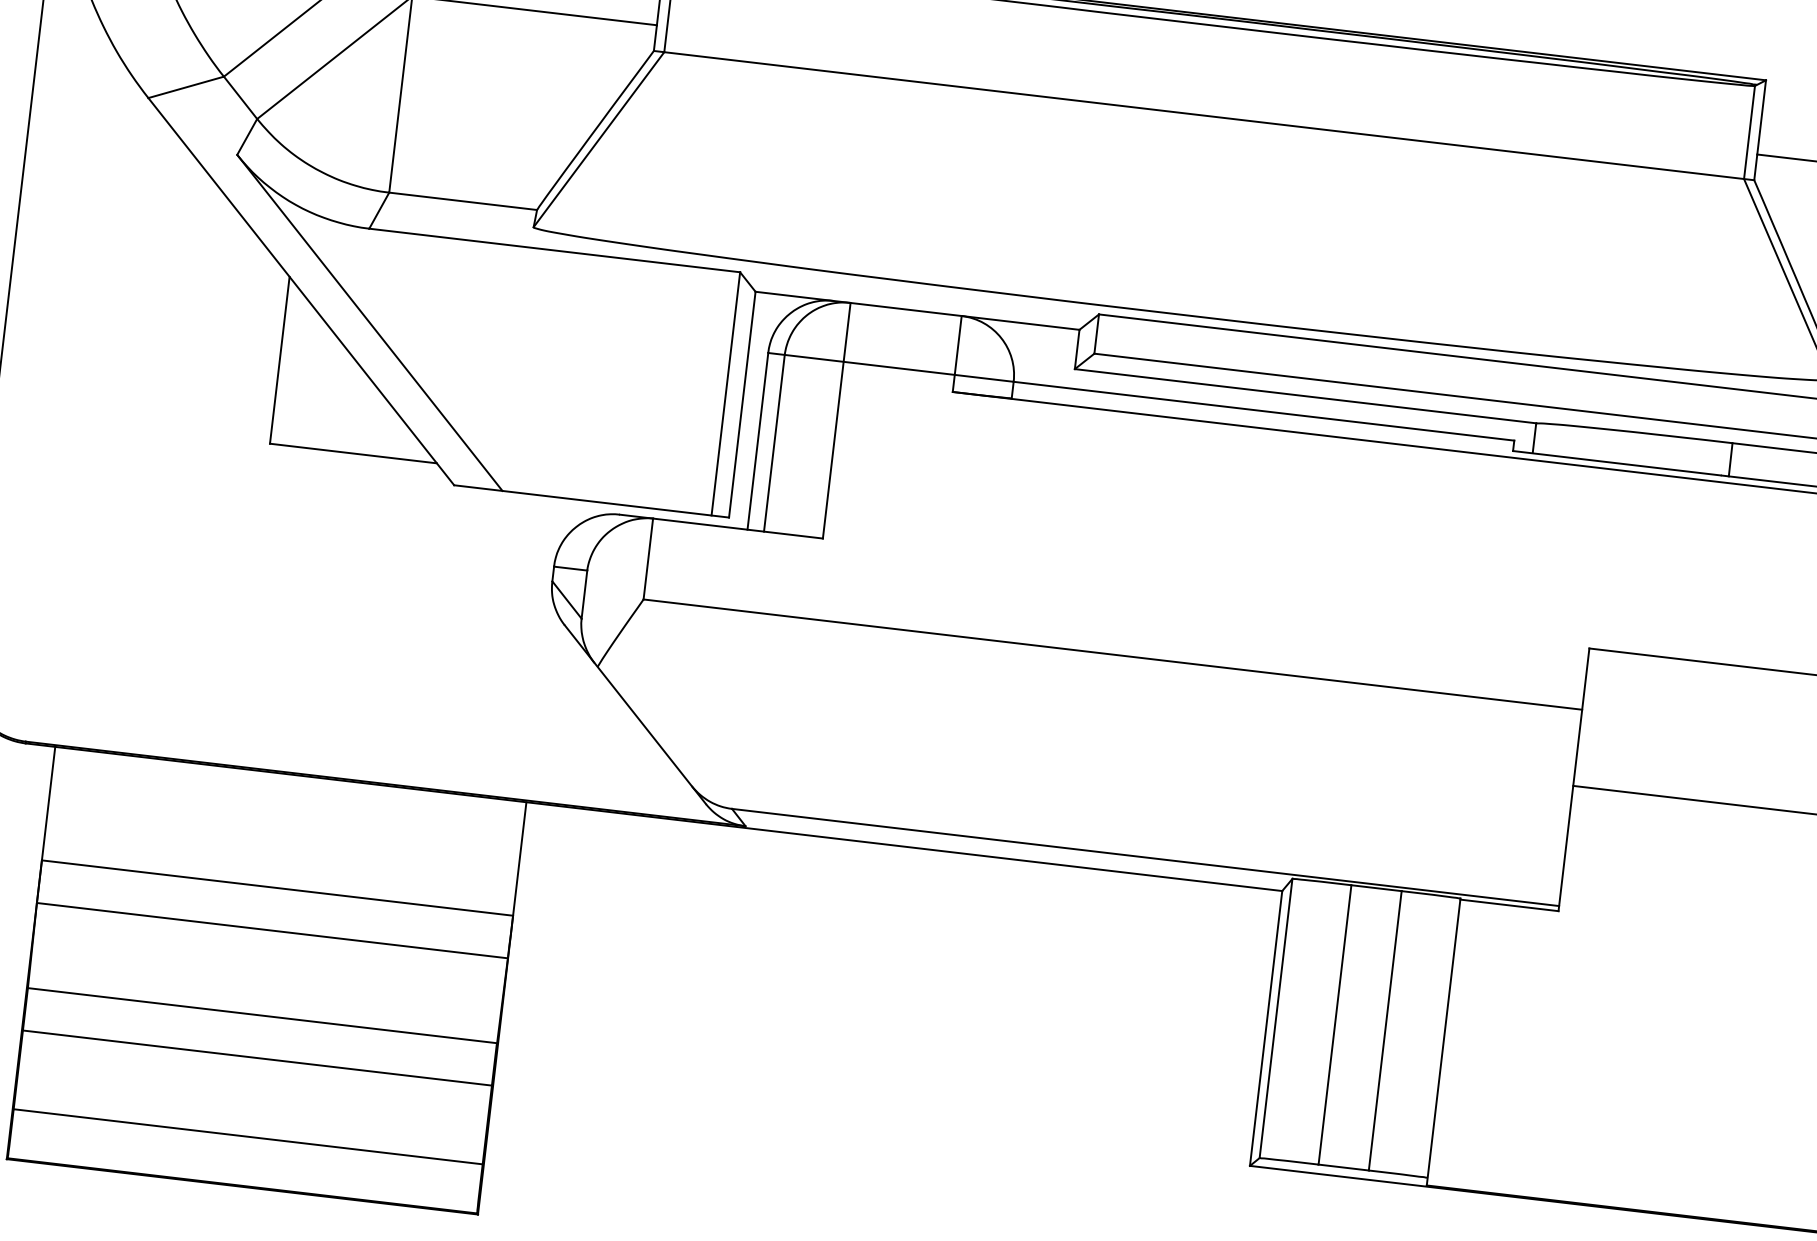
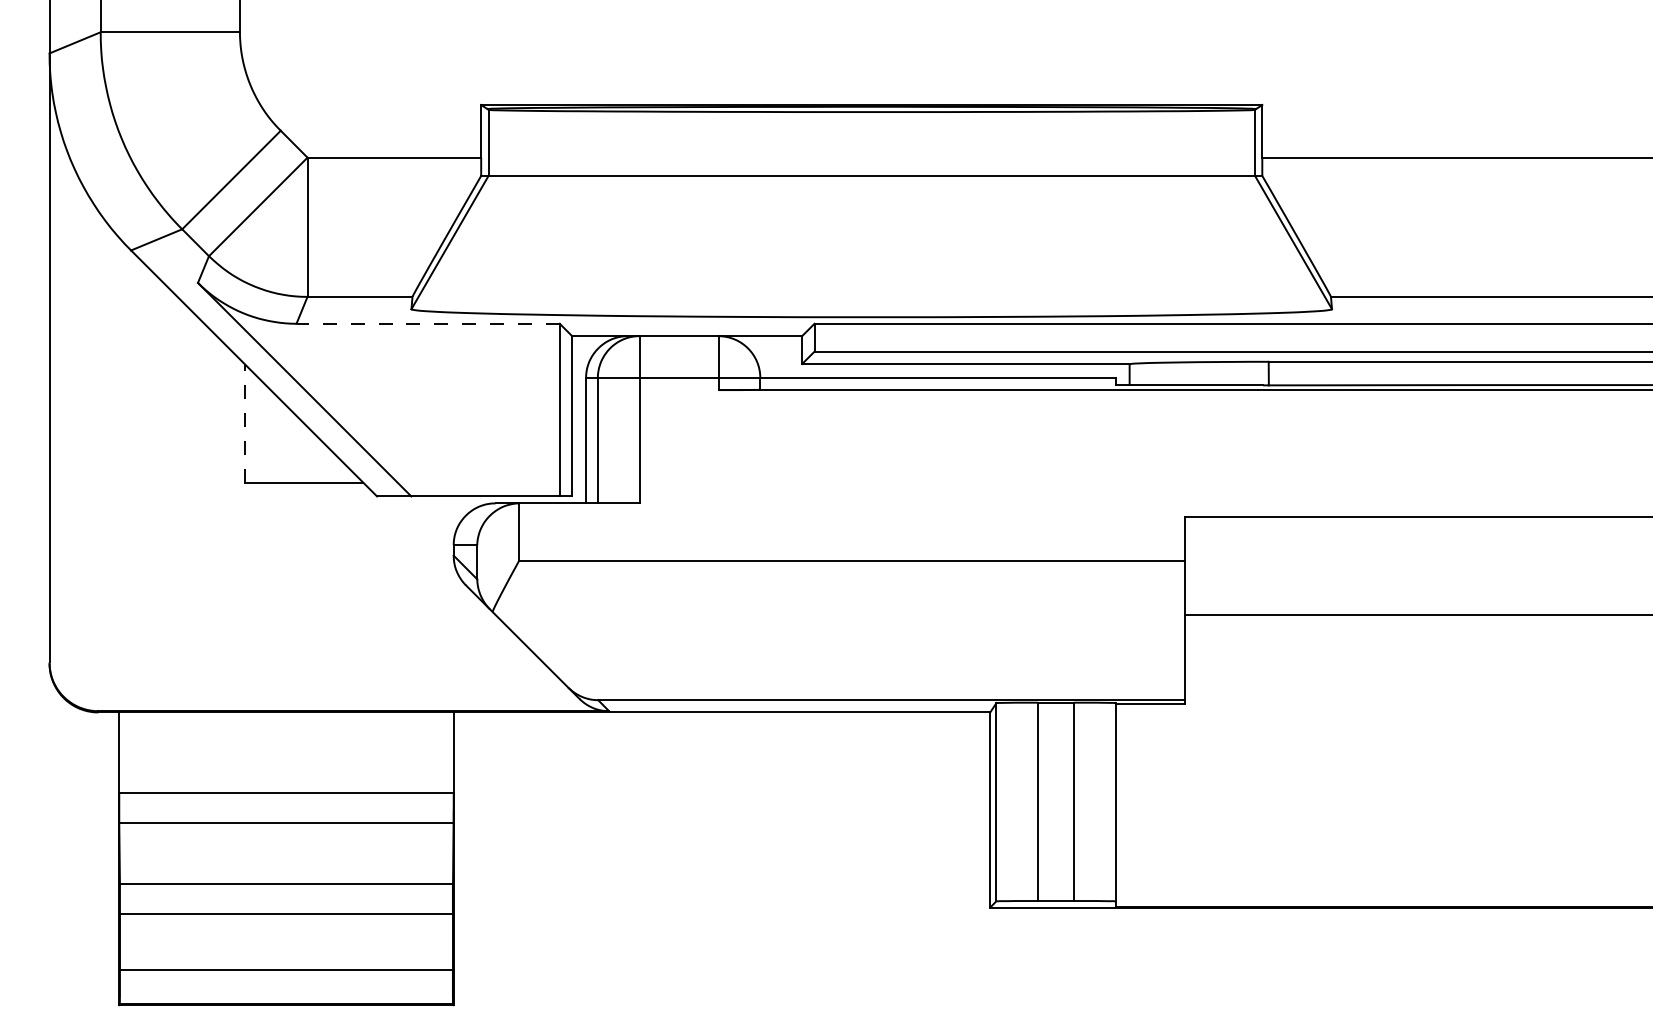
line: (555, 250) -> (428, 323), solid -> dashed
line: (279, 359) -> (244, 422), solid -> dashed

